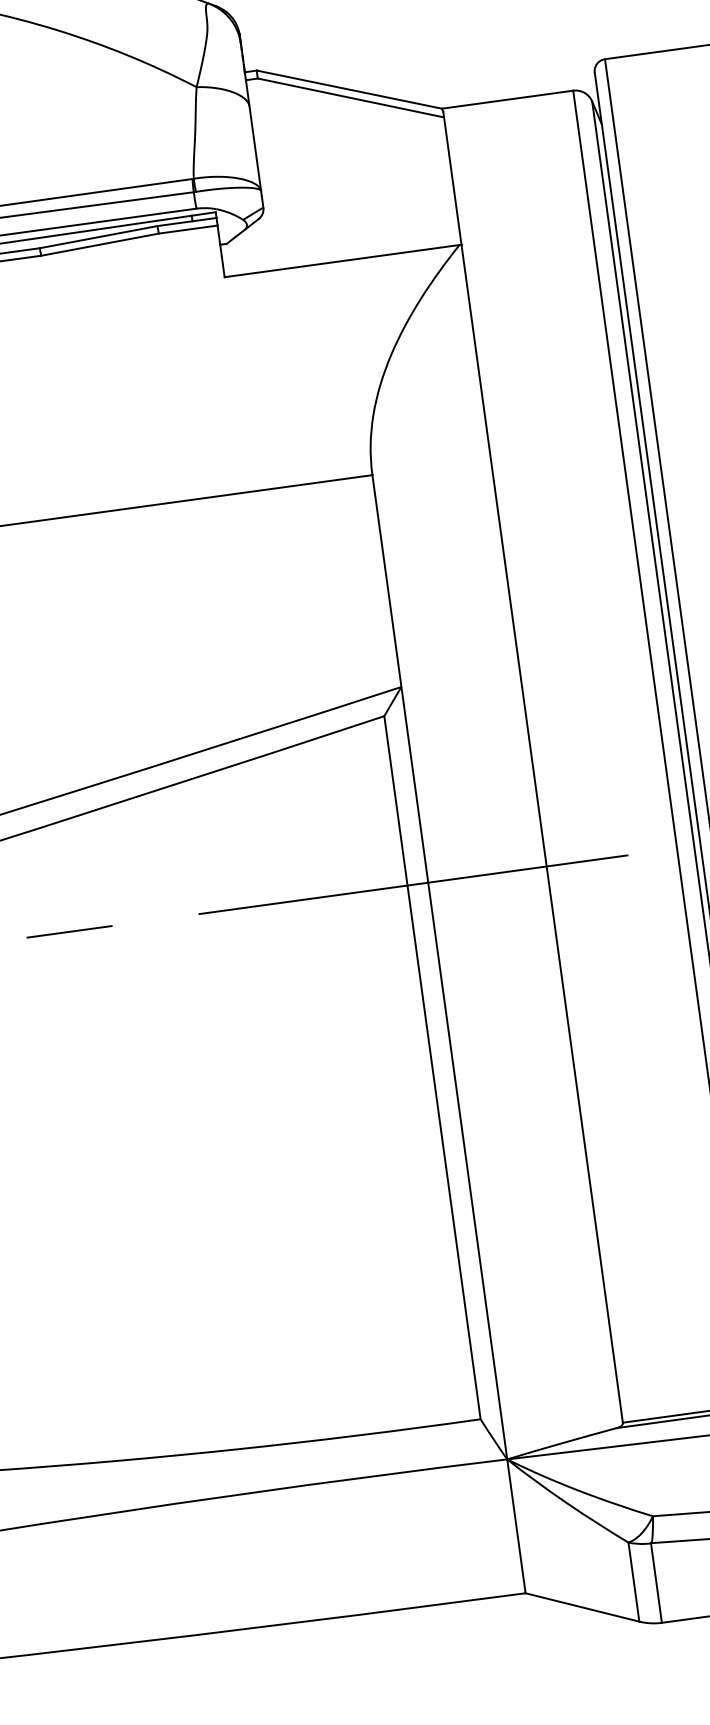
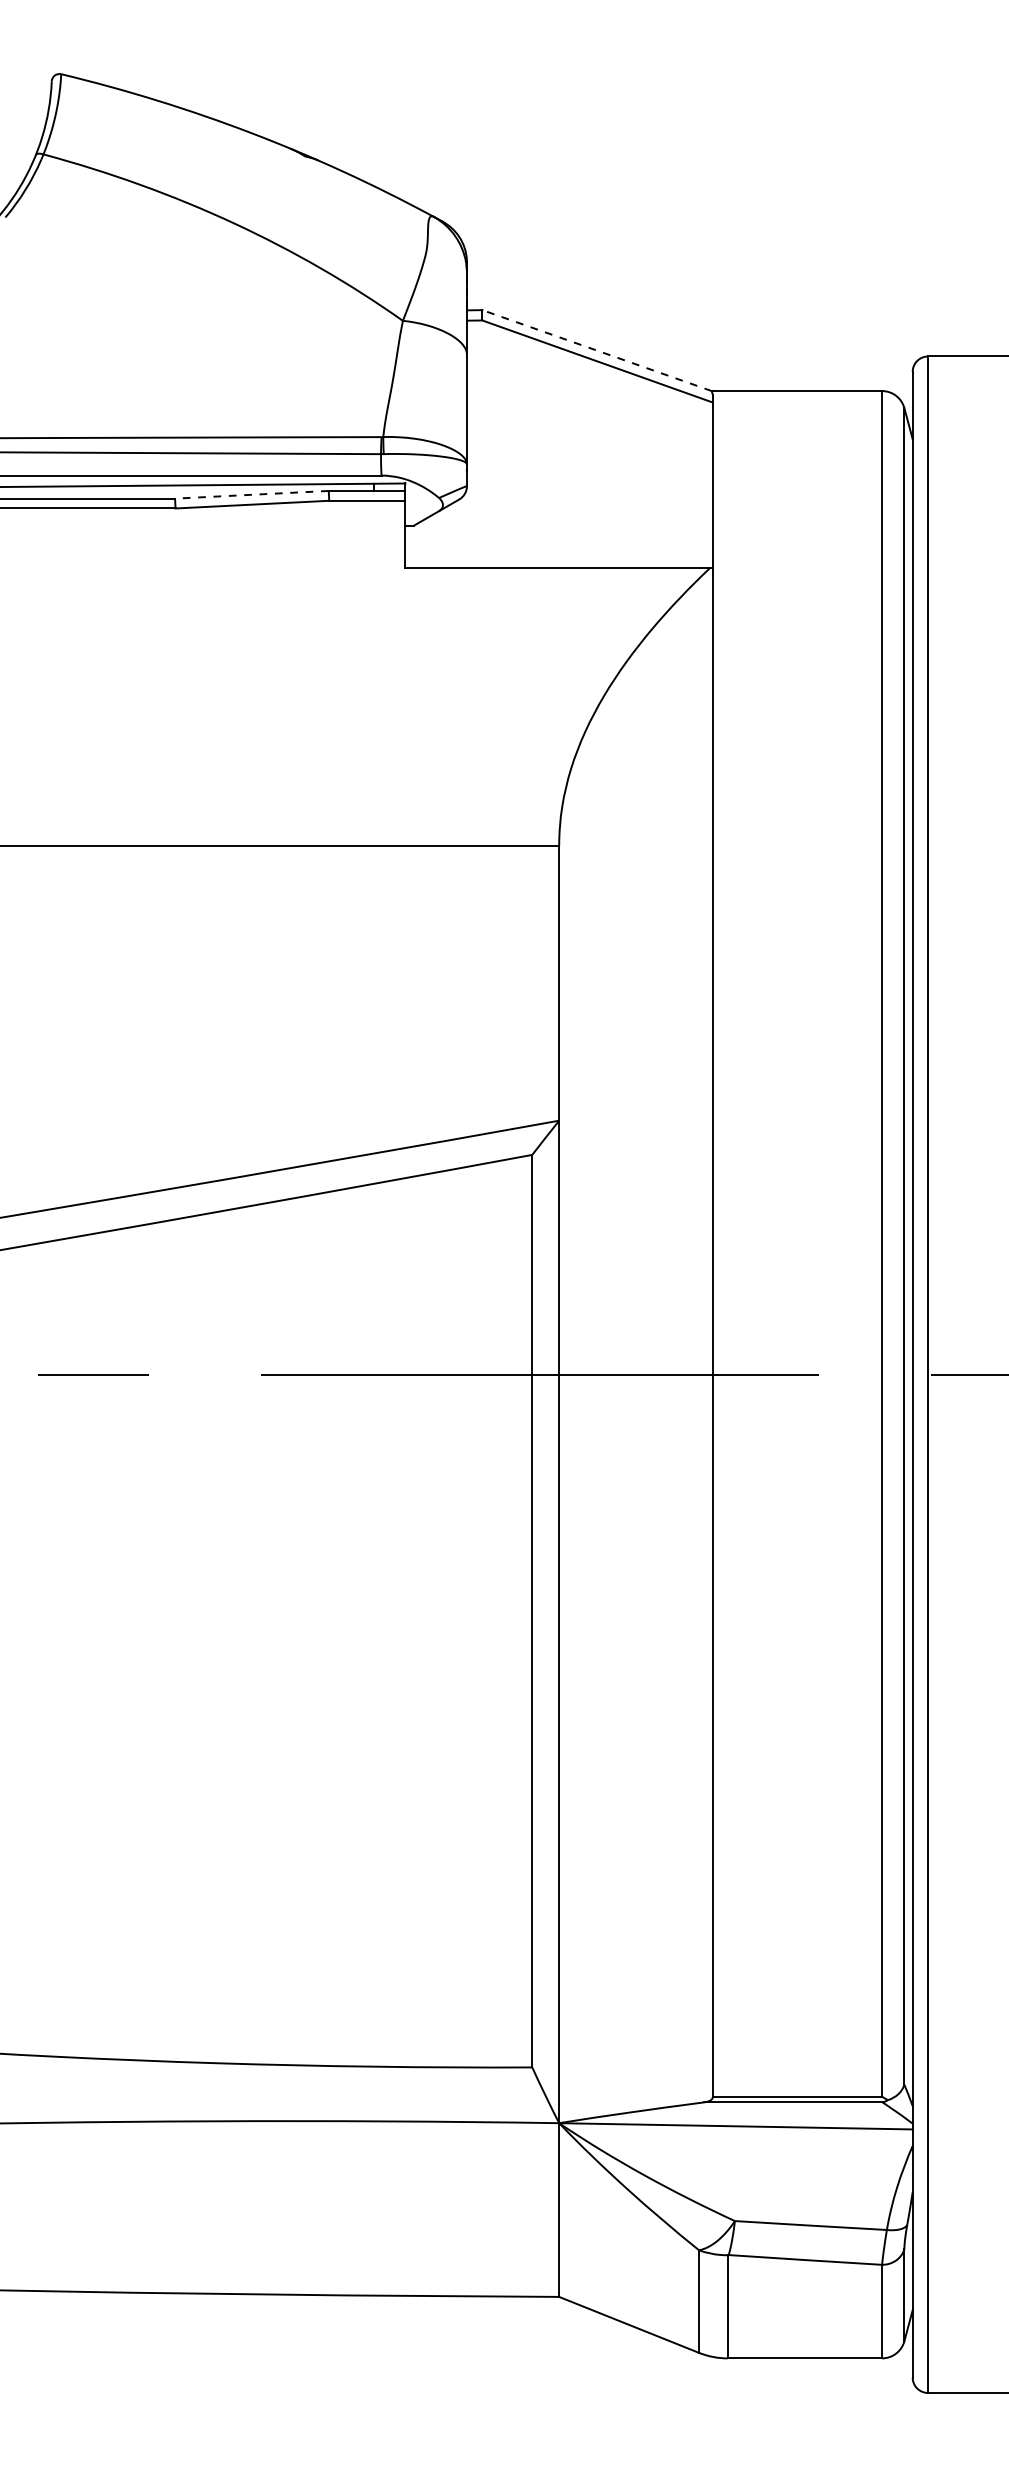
line: (349, 89) -> (597, 350), solid -> dashed
line: (98, 236) -> (251, 494), solid -> dashed

